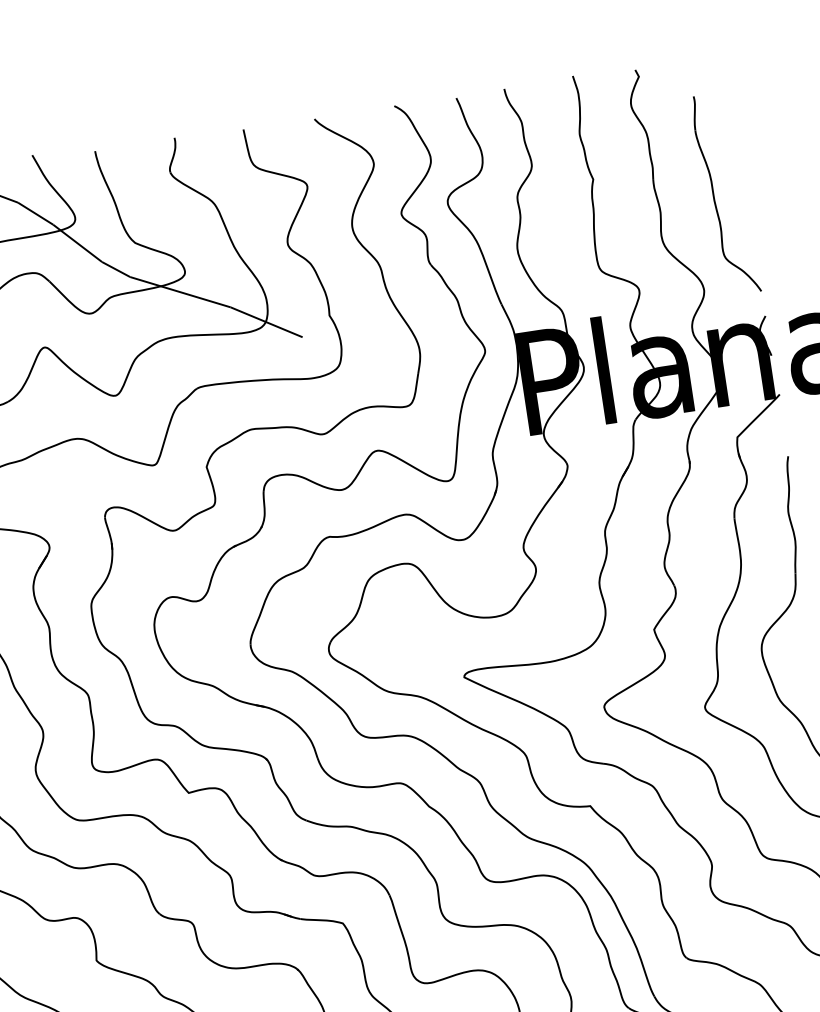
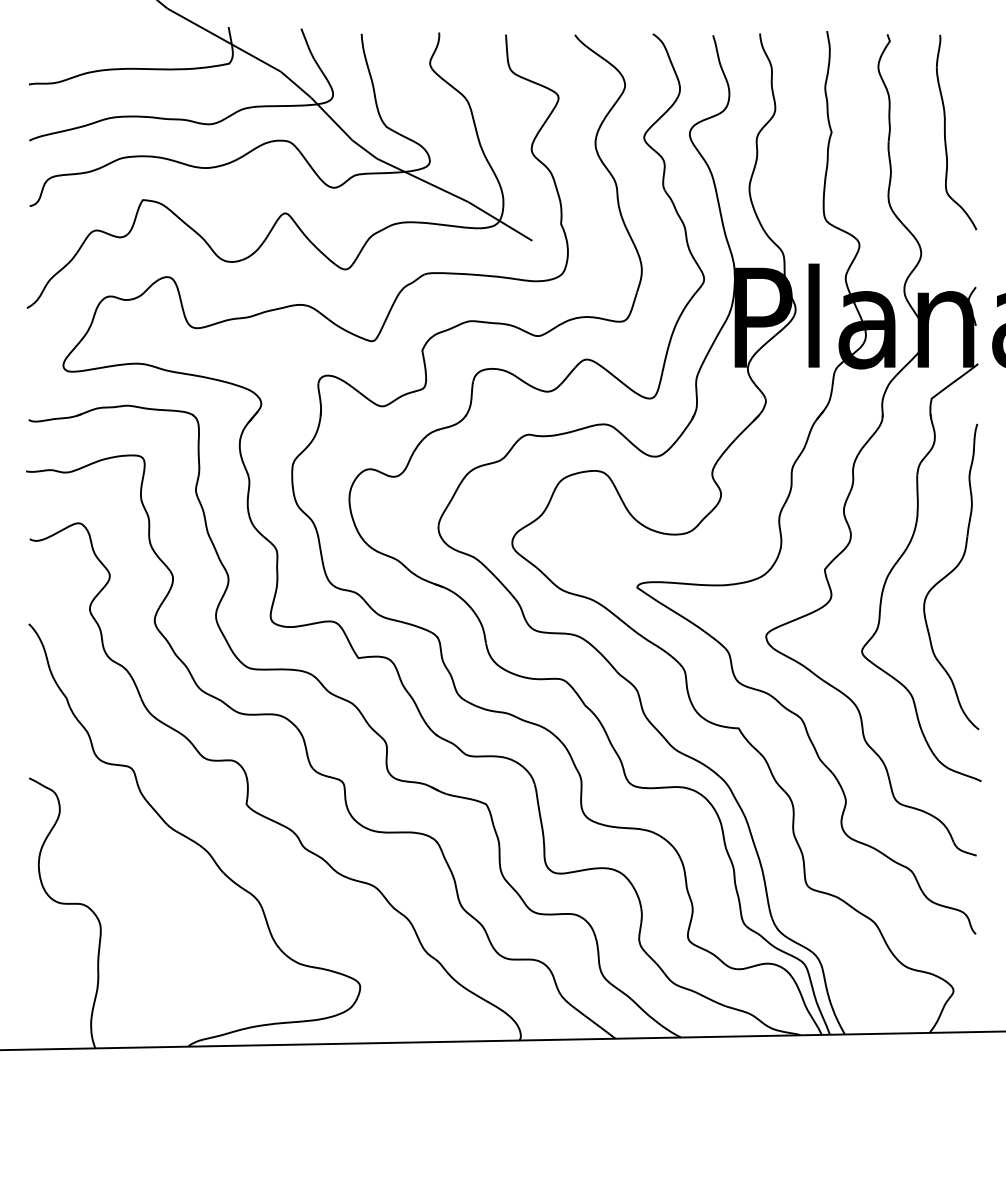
part: (714, 195) -> (945, 132), moved

